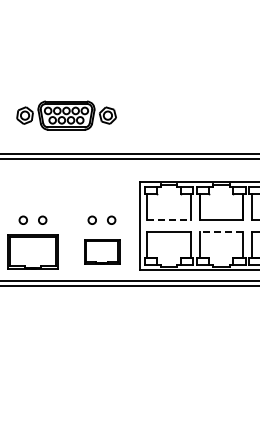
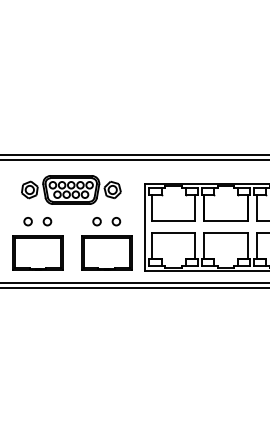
part: (66, 115) -> (71, 189), moved
line: (168, 220) -> (173, 221), dashed -> solid
line: (221, 232) -> (226, 233), dashed -> solid
part: (101, 251) -> (106, 252), size x1.43

